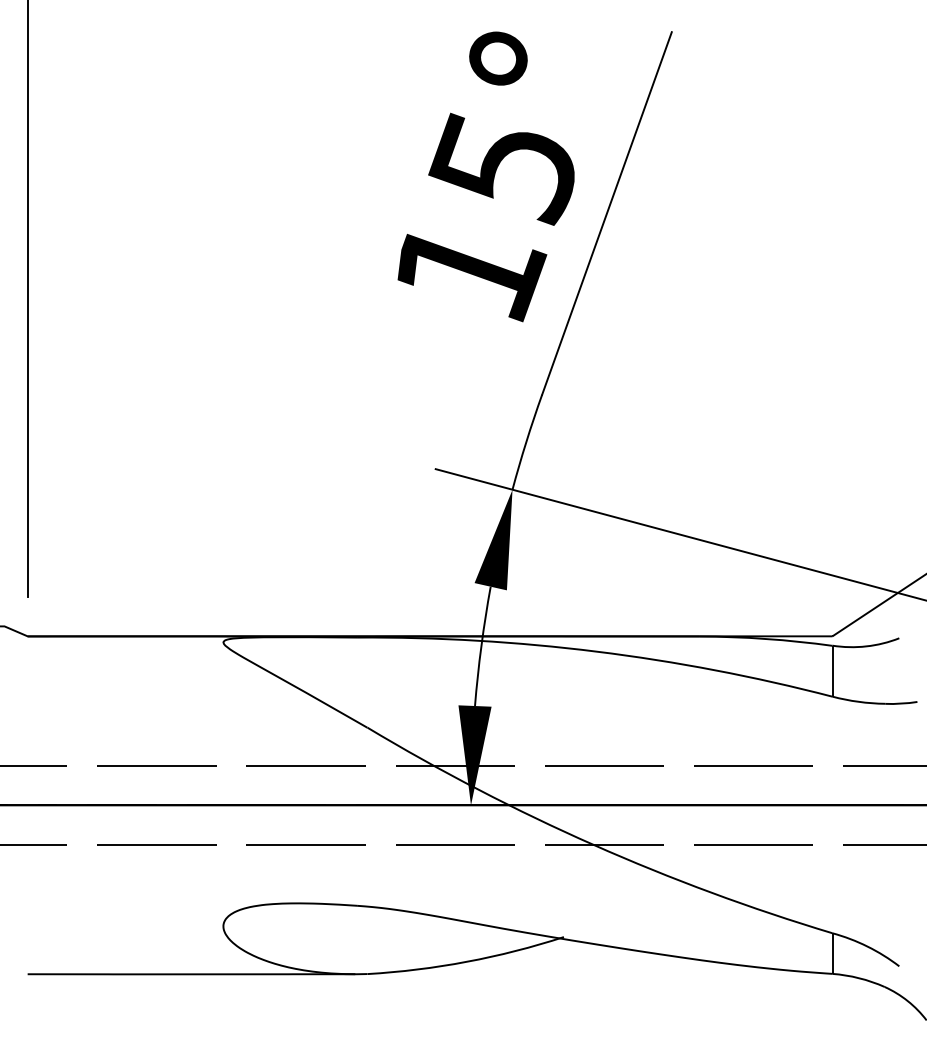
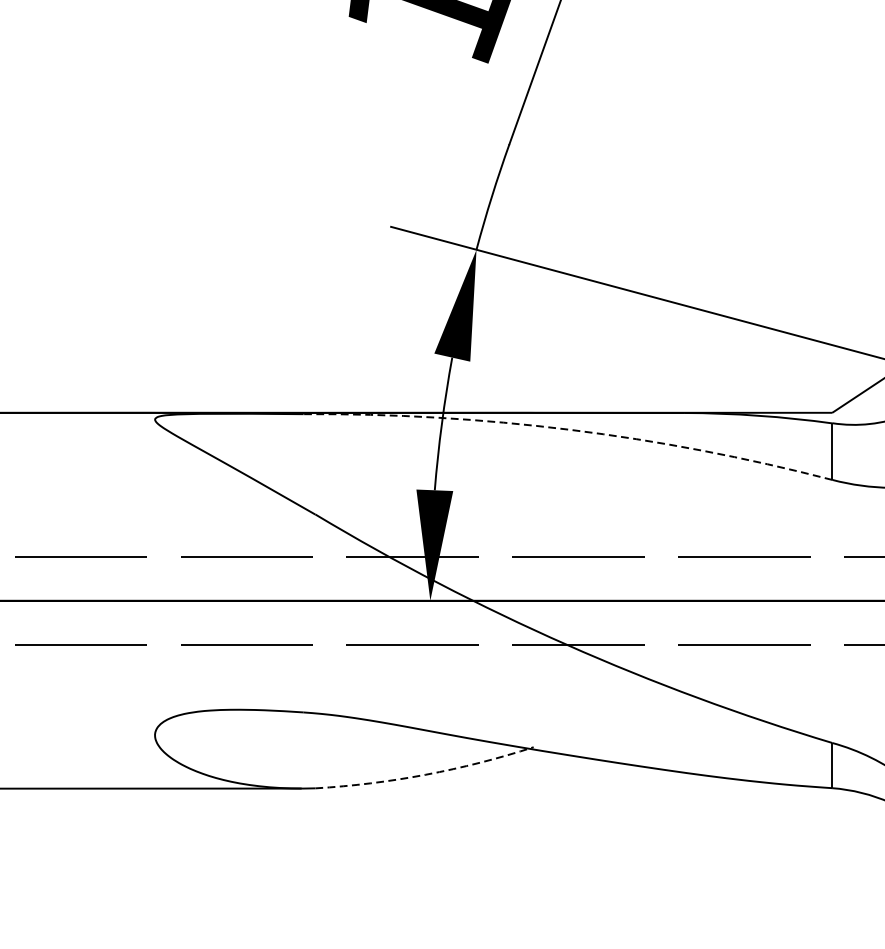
arc: (596, 651) -> (569, 429), solid -> dashed
arc: (466, 961) -> (425, 774), solid -> dashed

